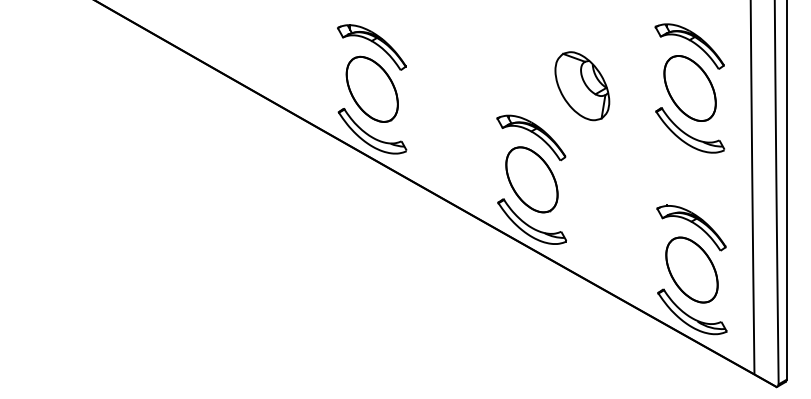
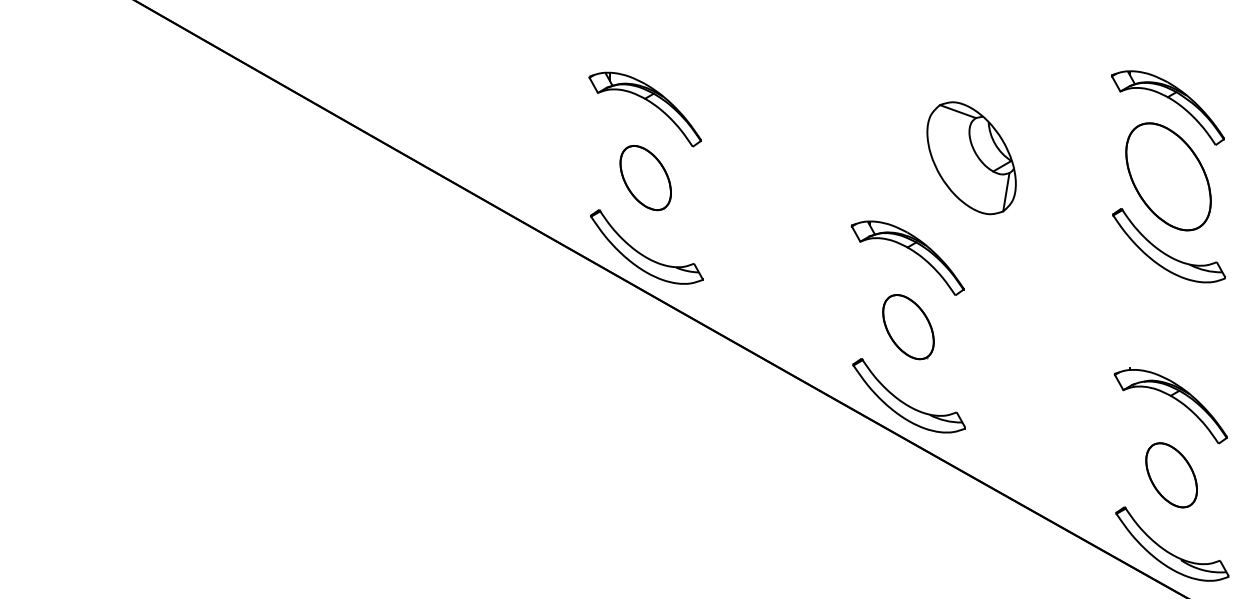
part: (582, 86) -> (971, 158), moved
part: (371, 88) -> (644, 176), size x0.6
part: (531, 179) -> (907, 326), size x0.6
part: (691, 269) -> (1170, 474), size x0.6

